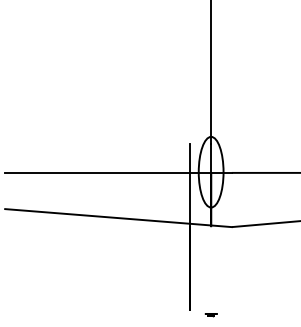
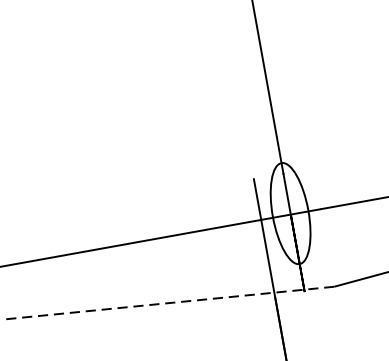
line: (118, 218) -> (170, 303), solid -> dashed

